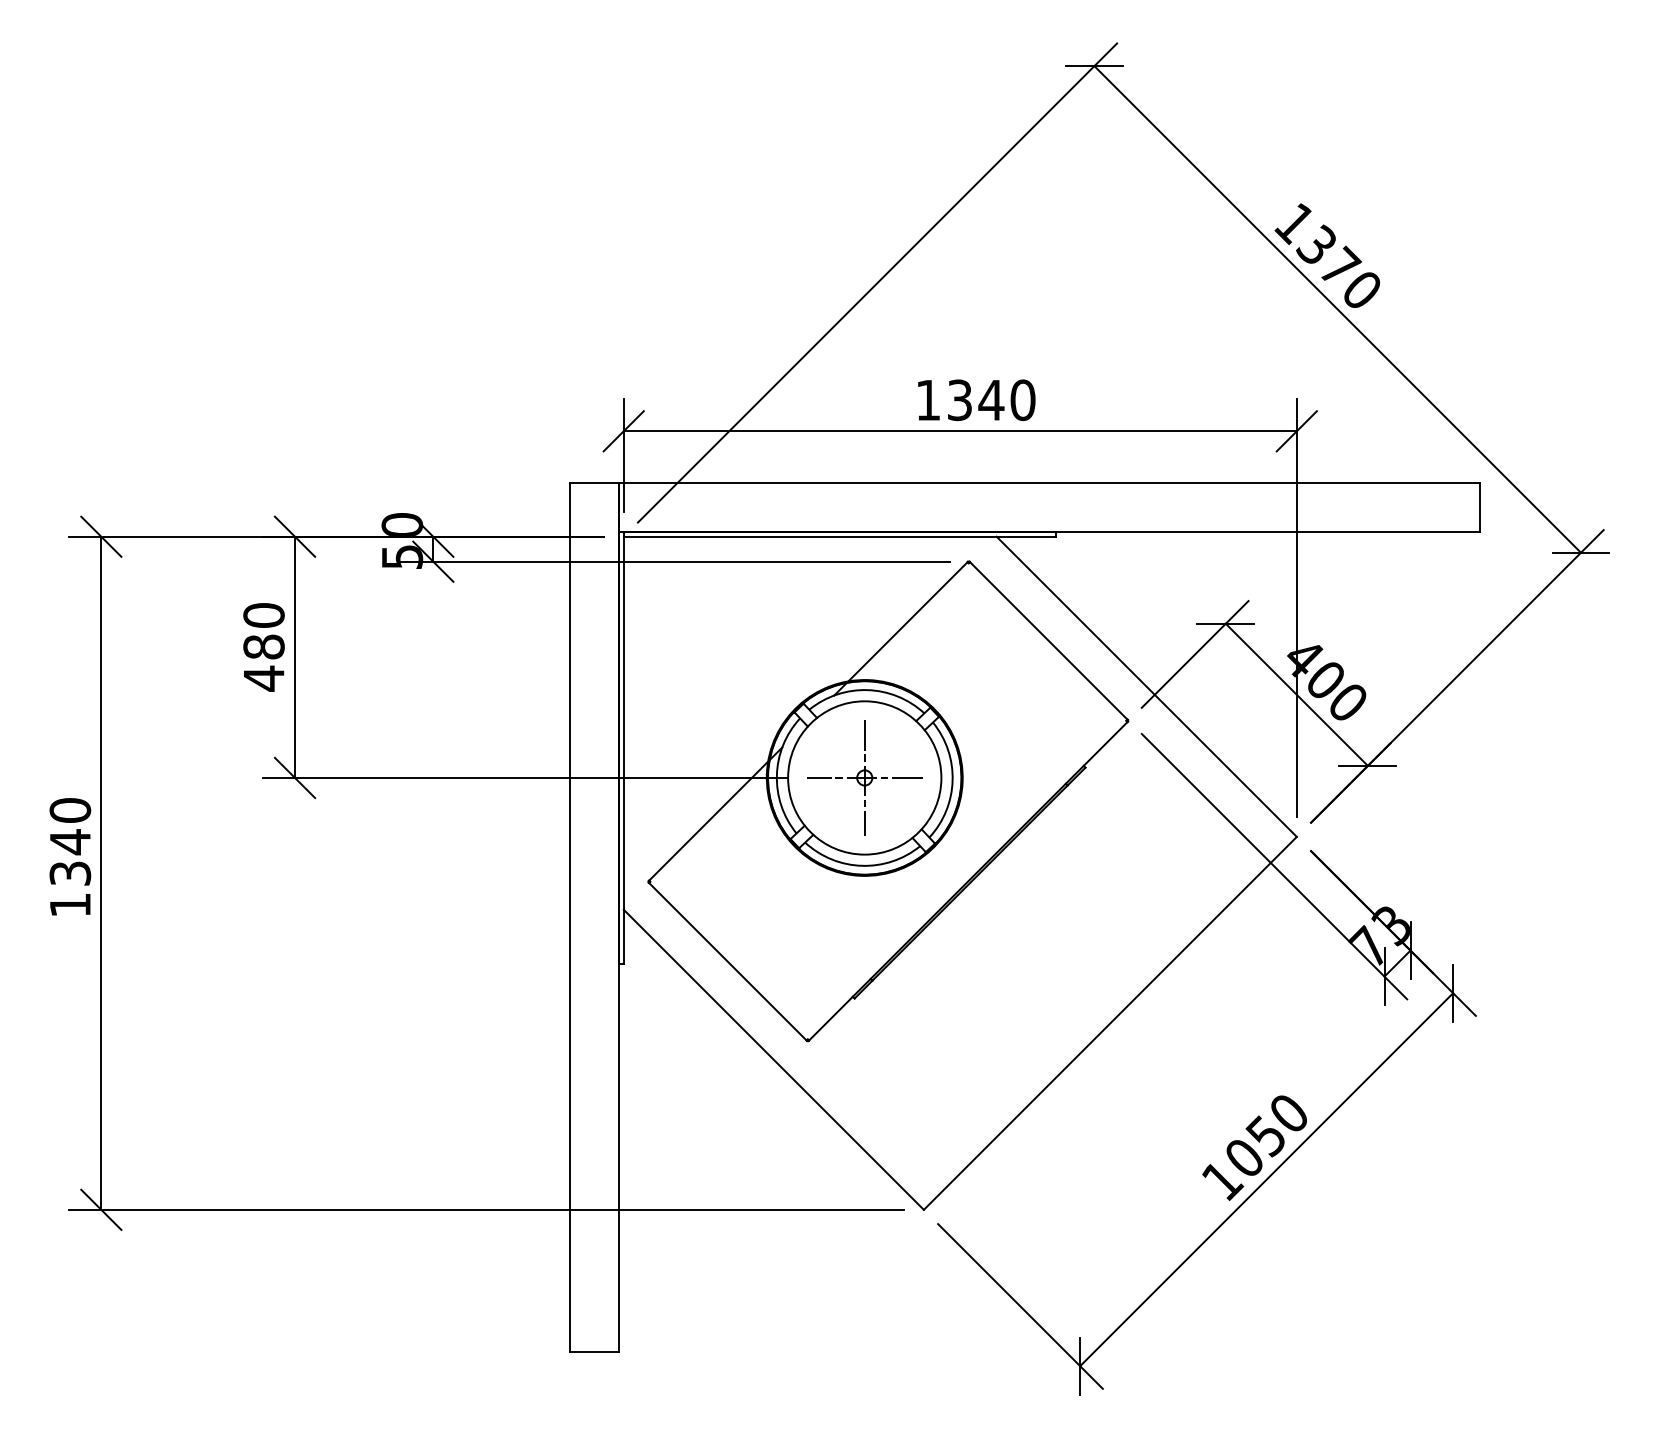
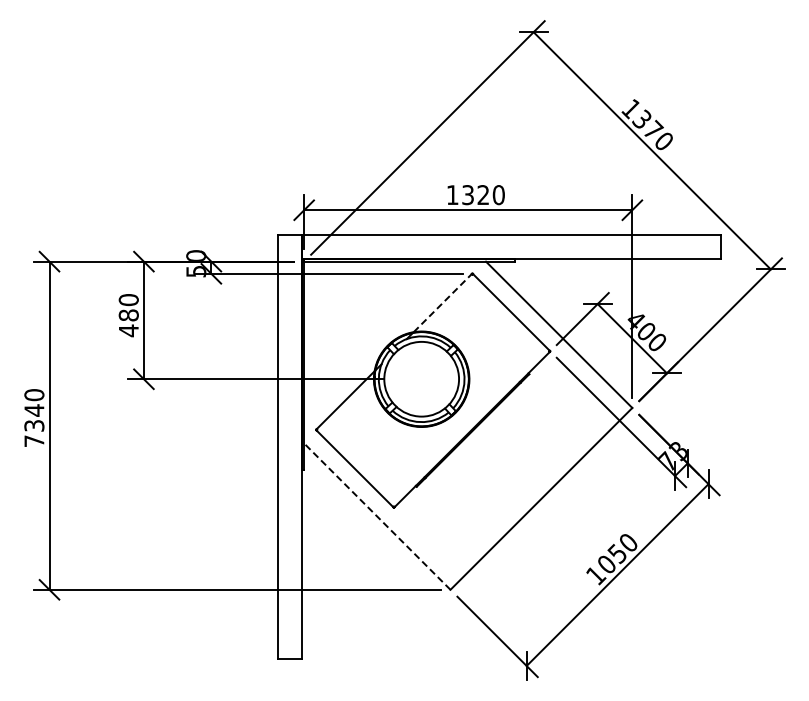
text: (991, 399) -> (483, 194), 1340 -> 1320
line: (909, 620) -> (443, 302), solid -> dashed
part: (864, 776) -> (421, 378), removed
text: (70, 903) -> (34, 440), 1340 -> 7340
line: (774, 1059) -> (377, 516), solid -> dashed

